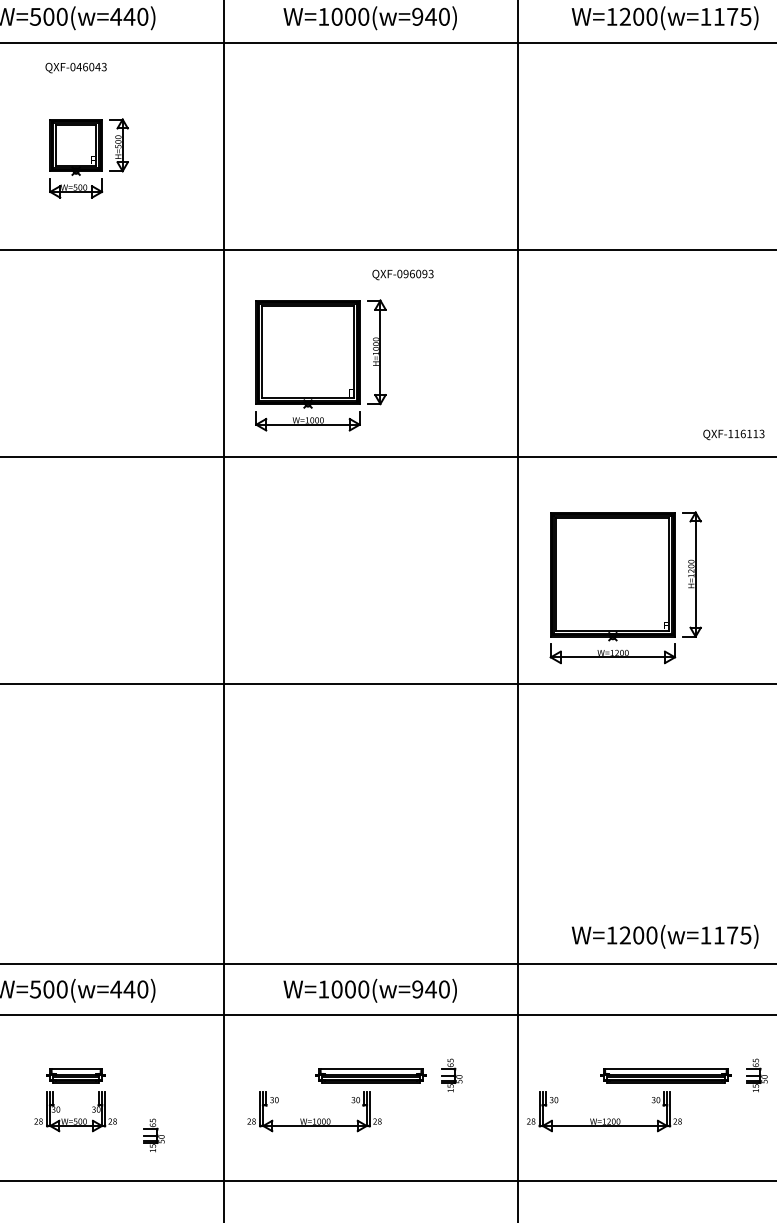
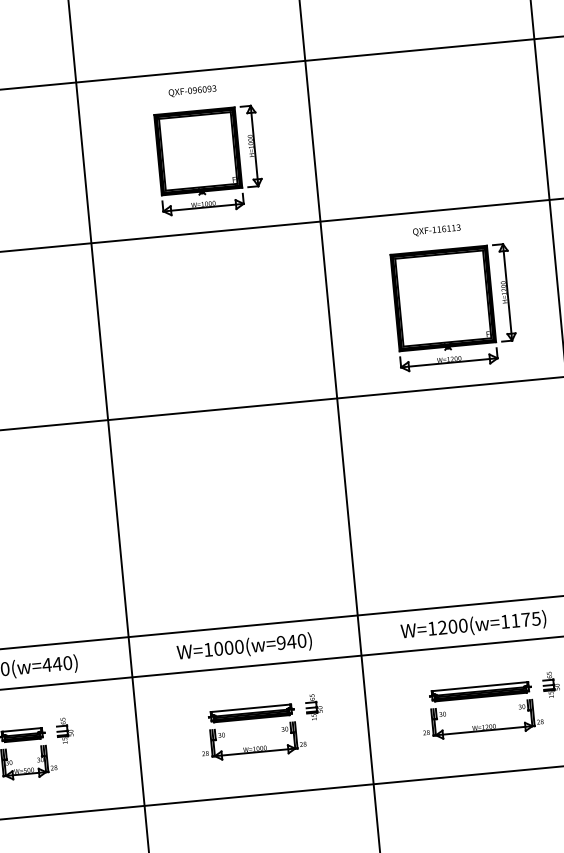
text: (402, 274) -> (192, 90), moved
part: (320, 365) -> (208, 160), moved
text: (733, 434) -> (436, 230), moved
part: (625, 587) -> (454, 307), moved
text: (664, 936) -> (473, 625), moved
part: (314, 1118) -> (254, 746), moved
part: (604, 1118) -> (483, 724), moved
part: (153, 1135) -> (64, 730), moved

